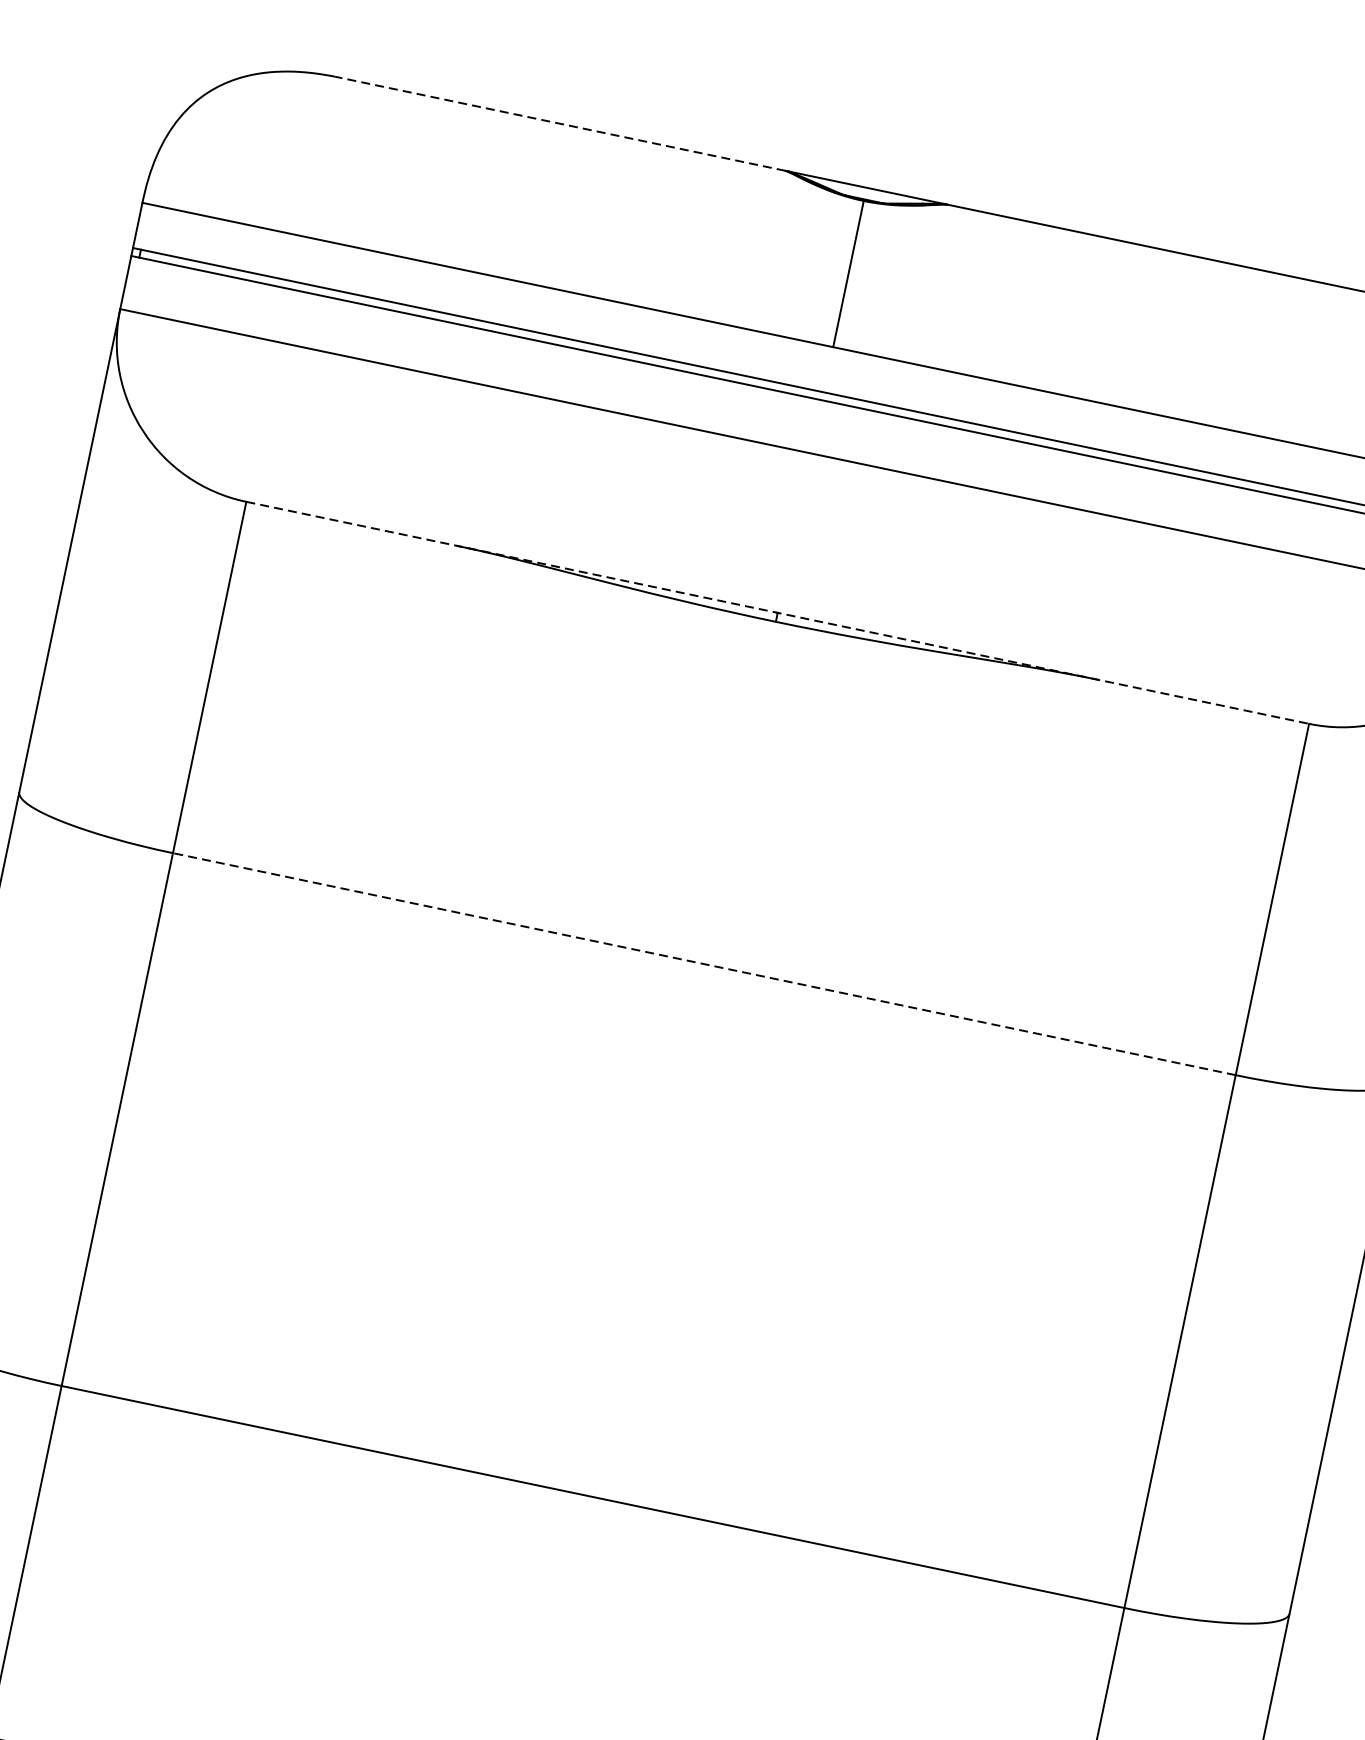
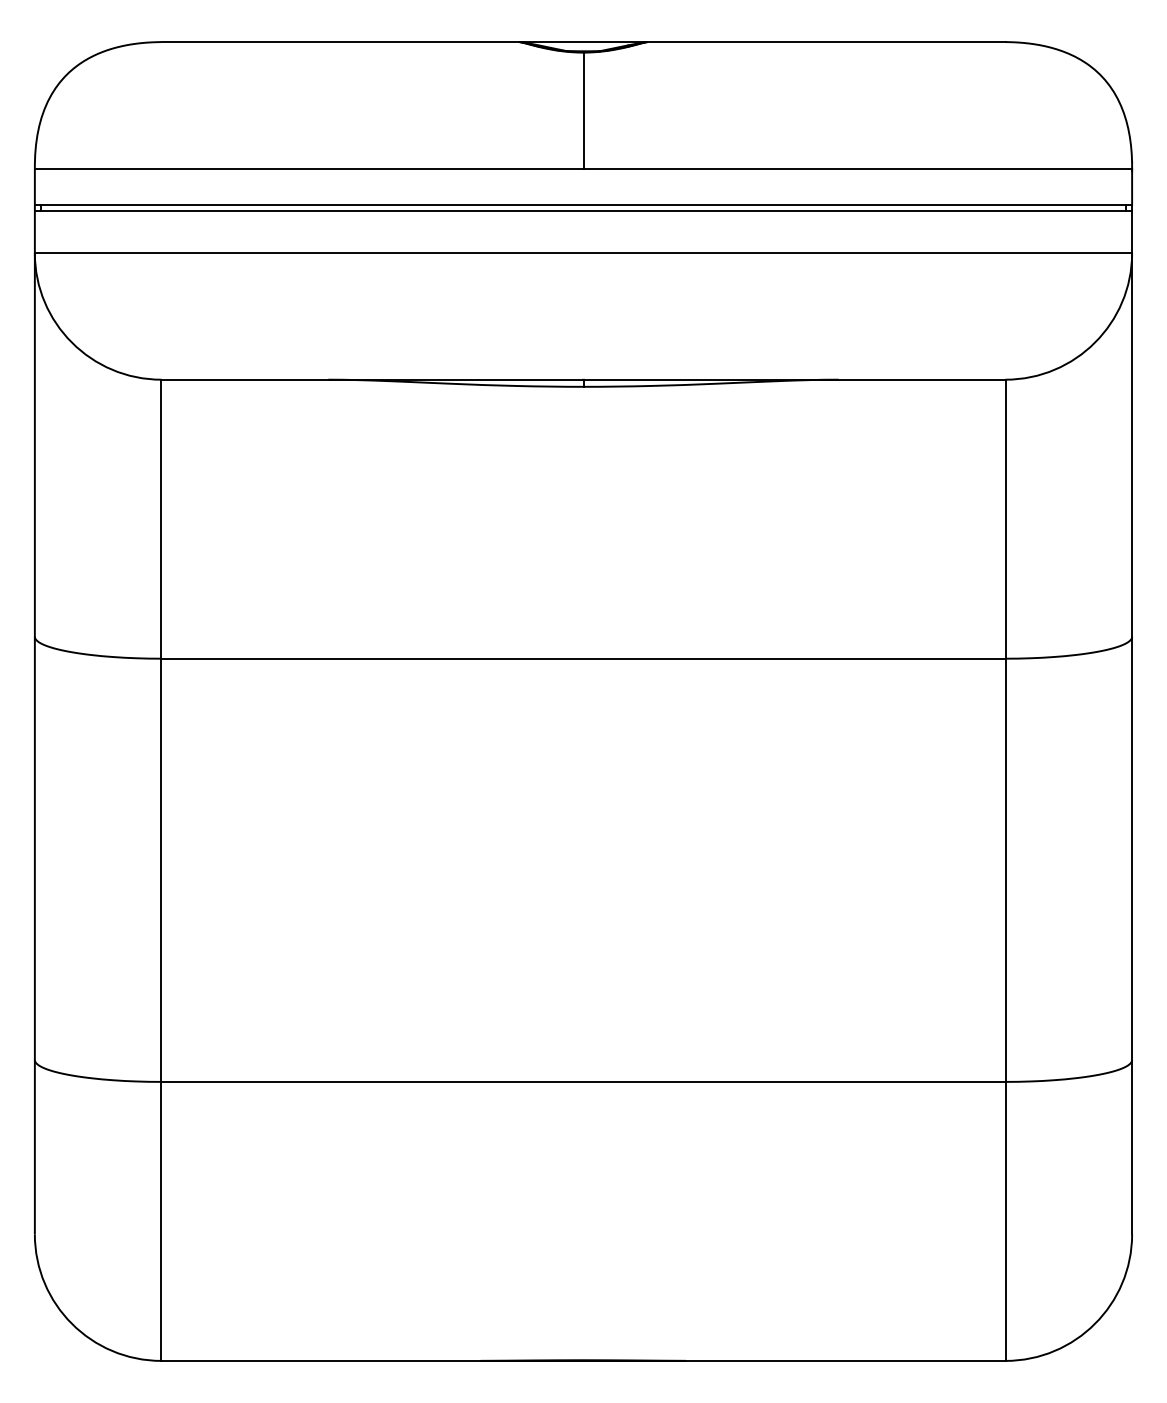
line: (560, 124) -> (340, 42), dashed -> solid
line: (777, 612) -> (583, 379), dashed -> solid
line: (704, 963) -> (583, 658), dashed -> solid

